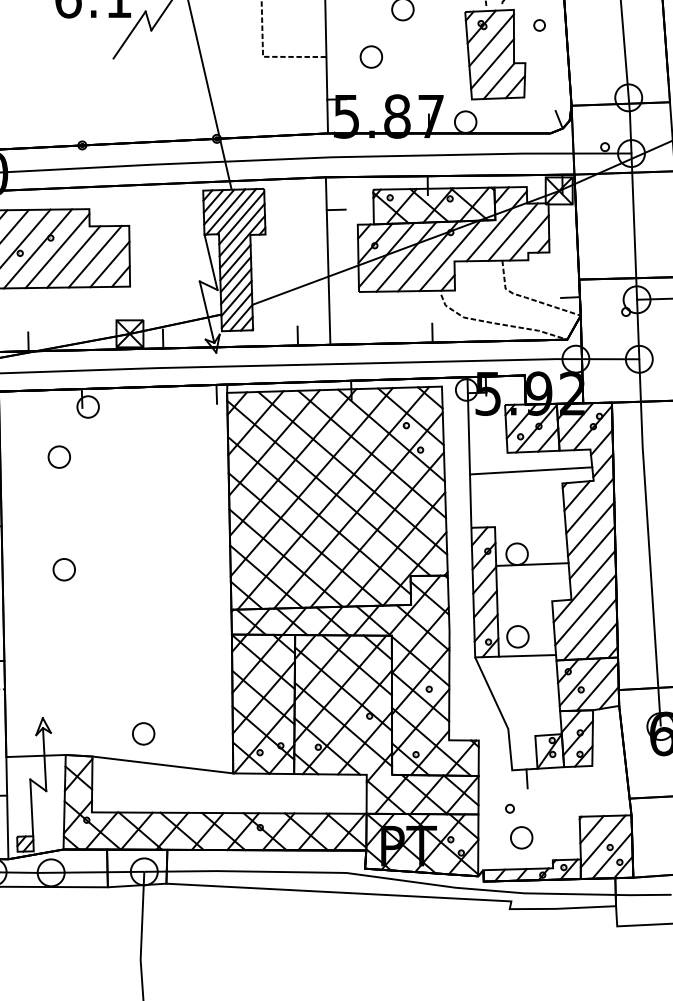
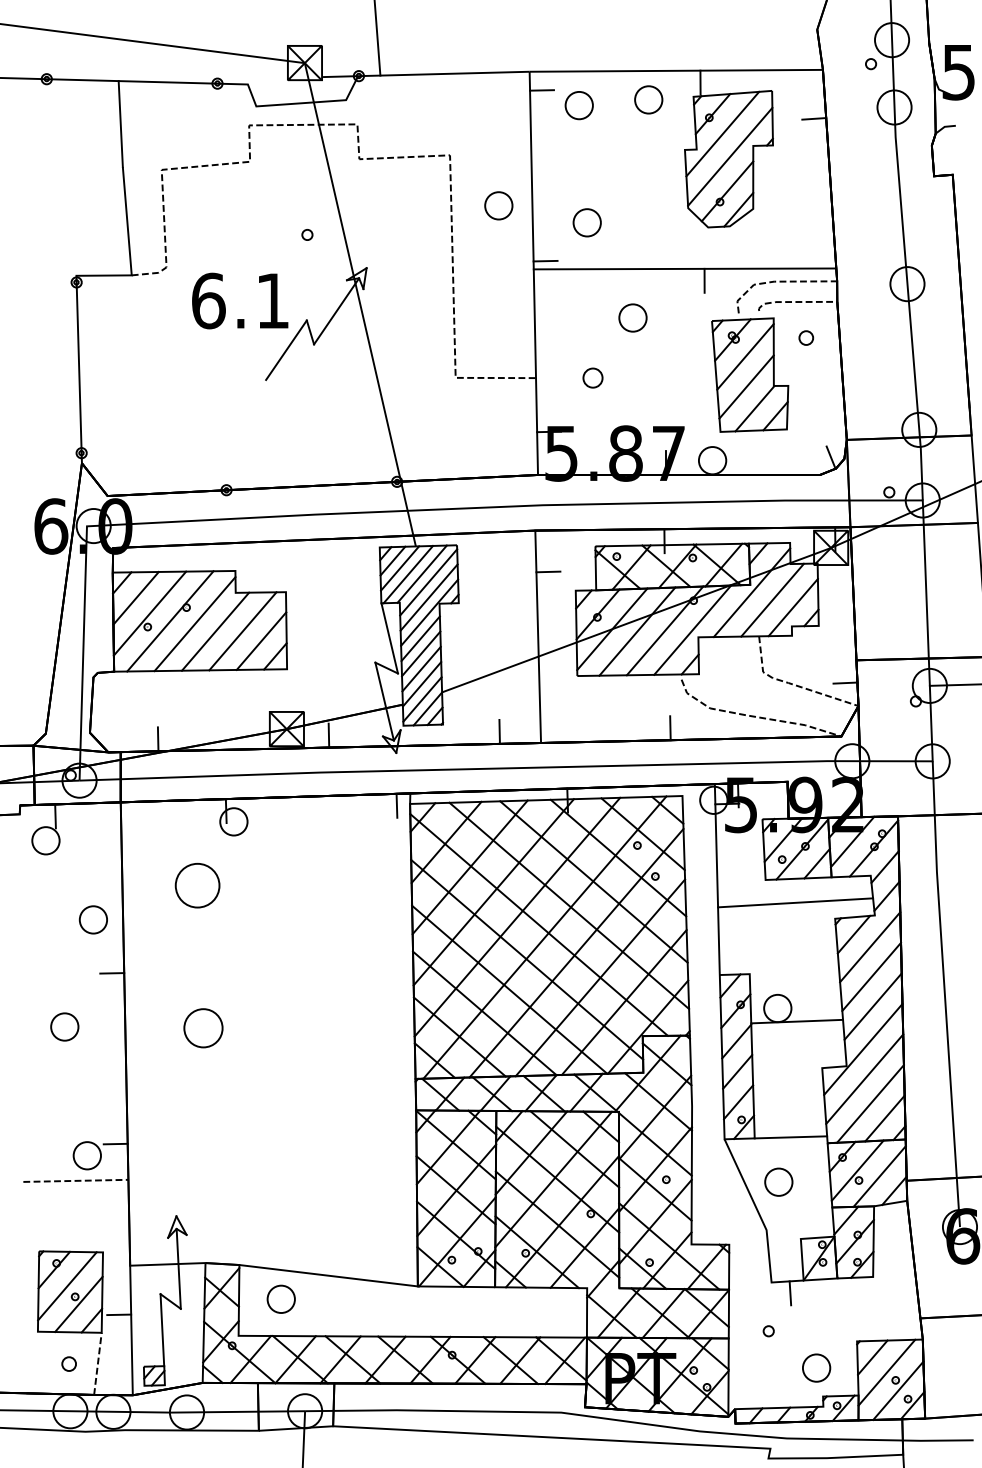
part: (370, 56) -> (592, 377), size x0.7
part: (58, 456) -> (196, 884), size x1.6
part: (64, 569) -> (203, 1027), size x1.4
part: (517, 636) -> (778, 1181), moved
part: (143, 733) -> (280, 1298), moved
part: (521, 837) -> (816, 1367), moved

